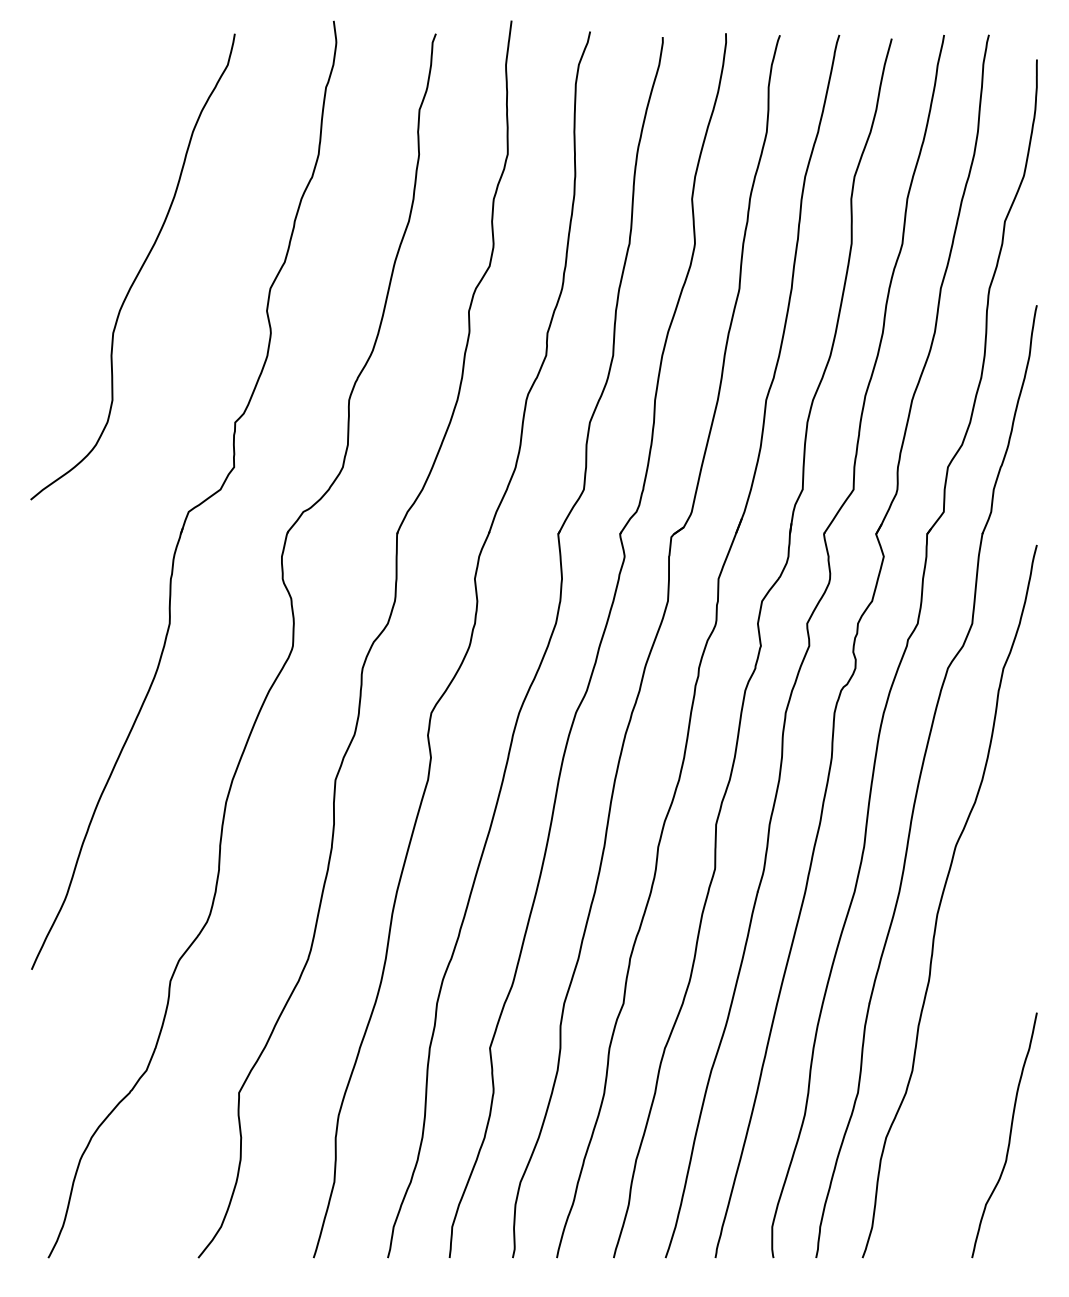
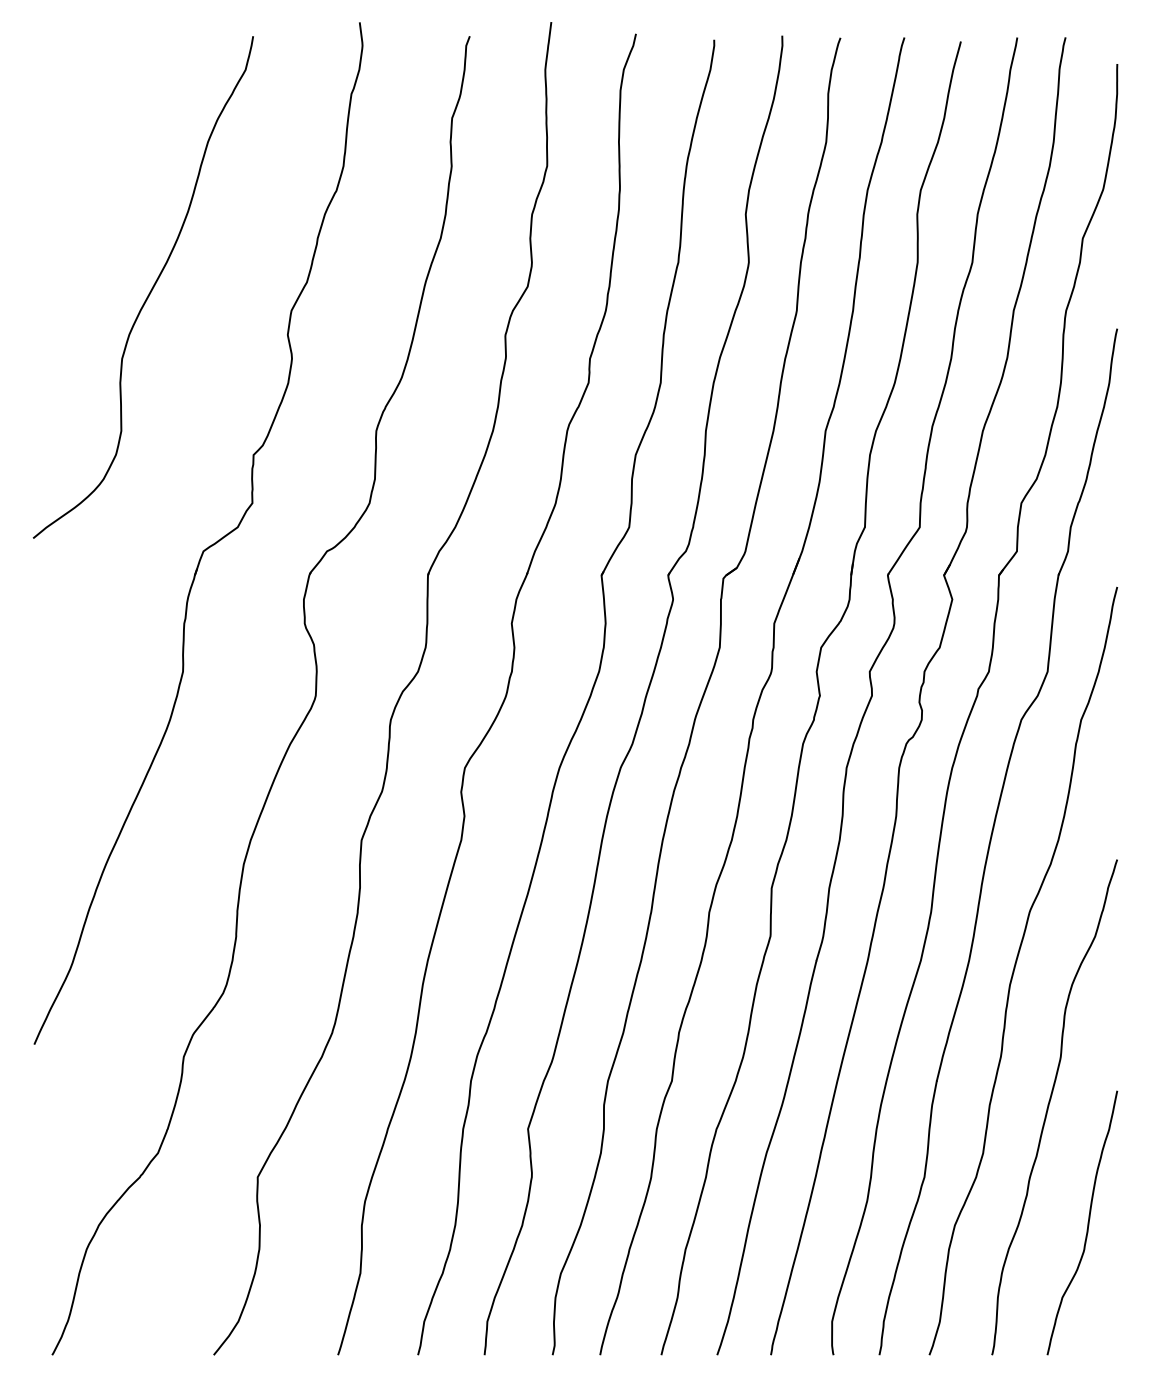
curve: (974, 1025) -> (1050, 1104), added

